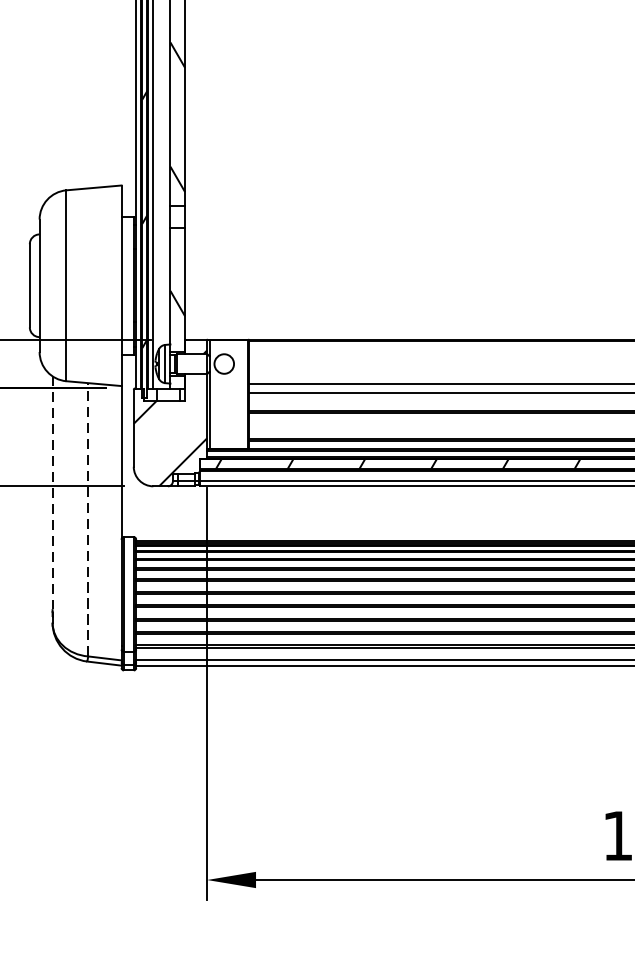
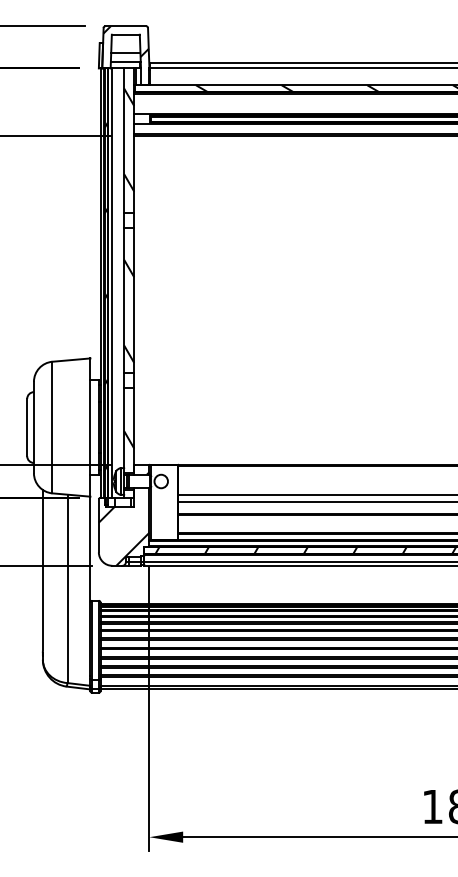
line: (52, 493) -> (42, 570), dashed -> solid
line: (88, 519) -> (67, 588), dashed -> solid

